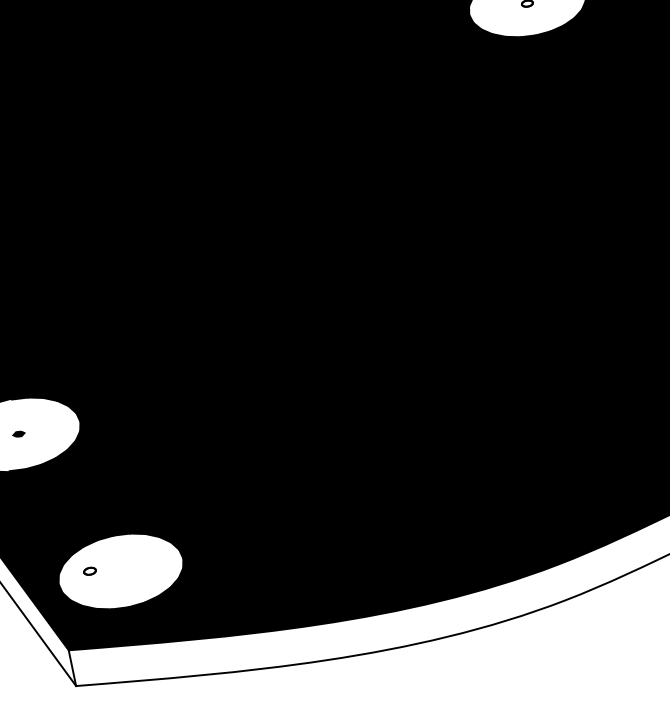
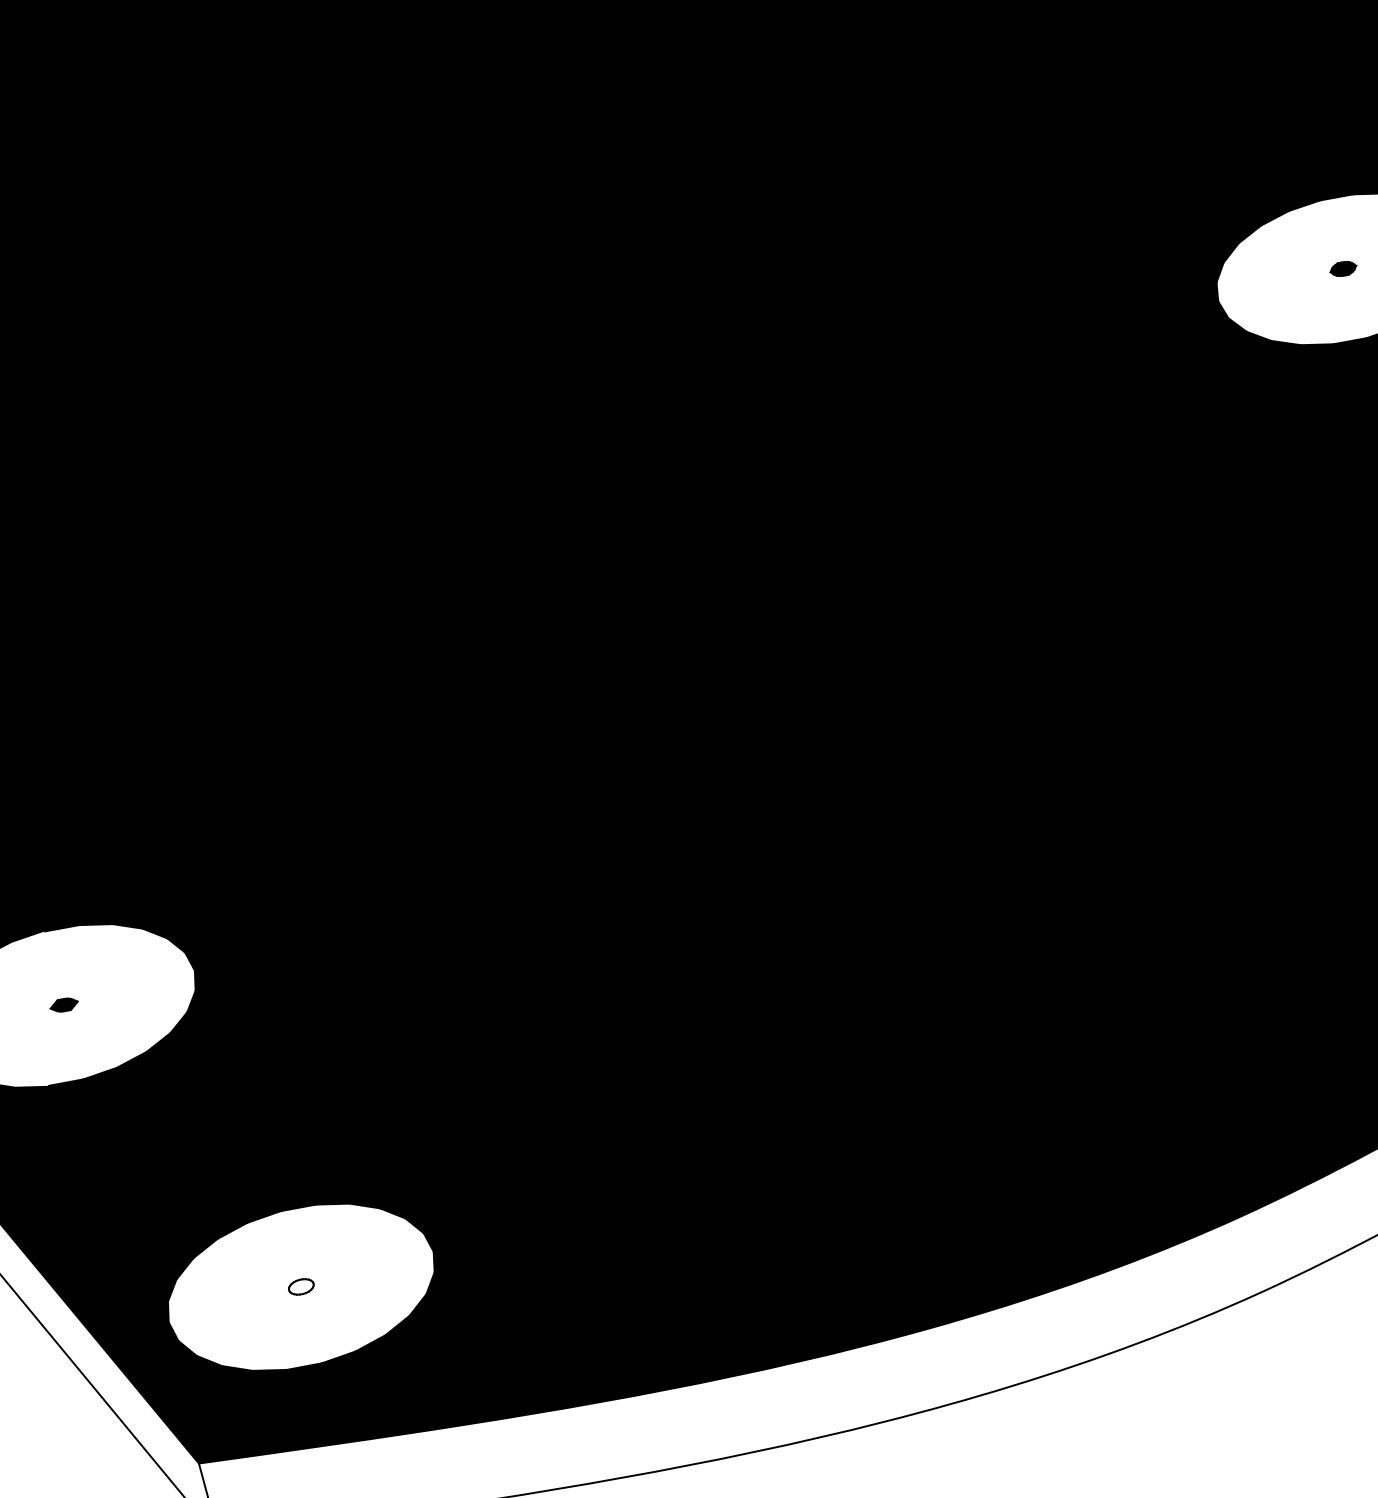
part: (89, 570) -> (300, 1285), moved

